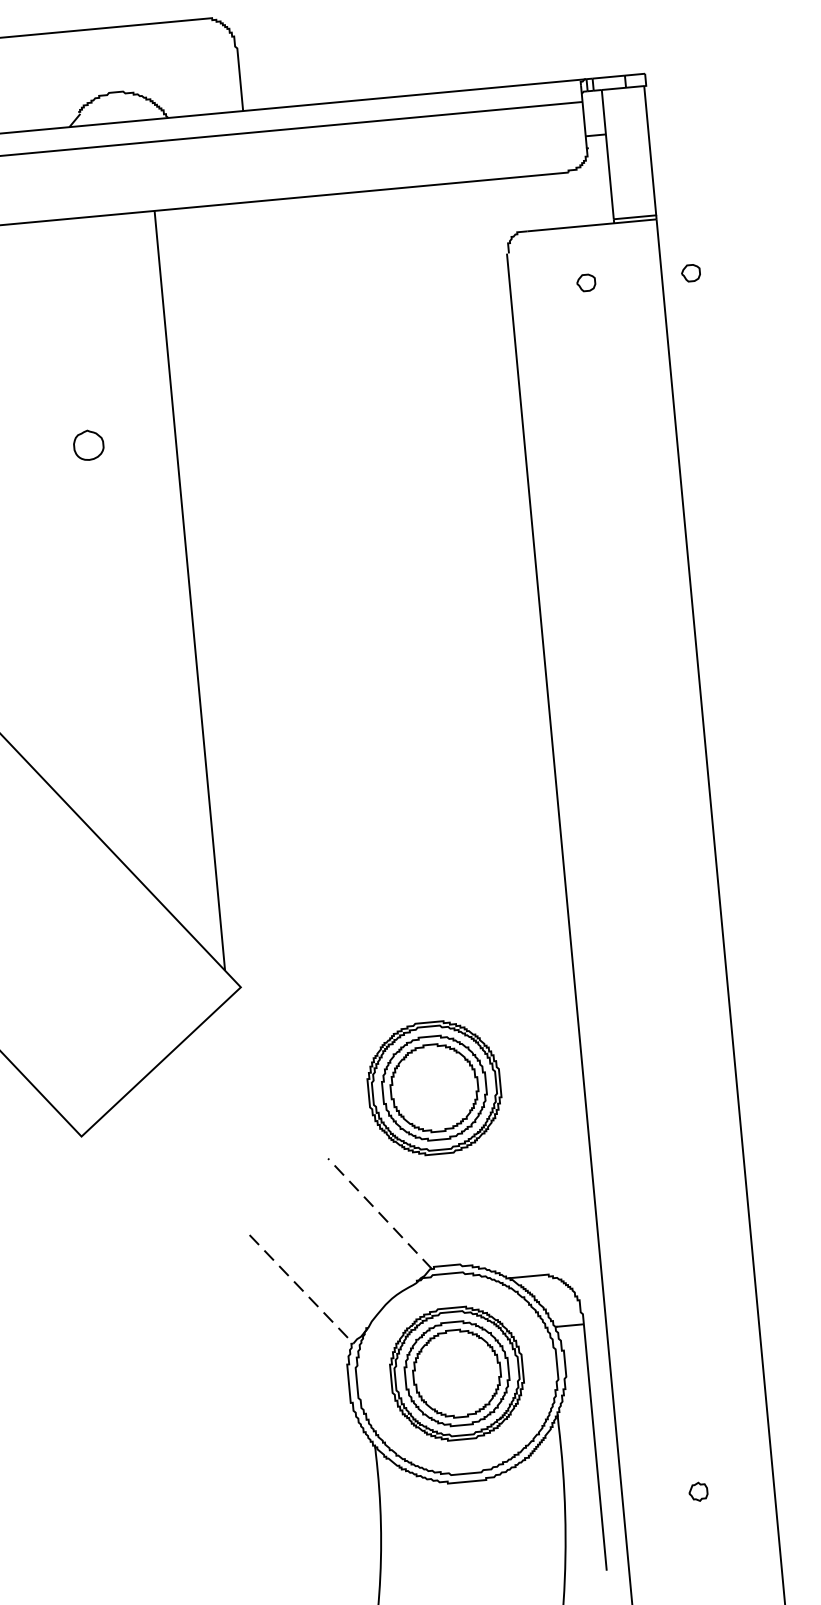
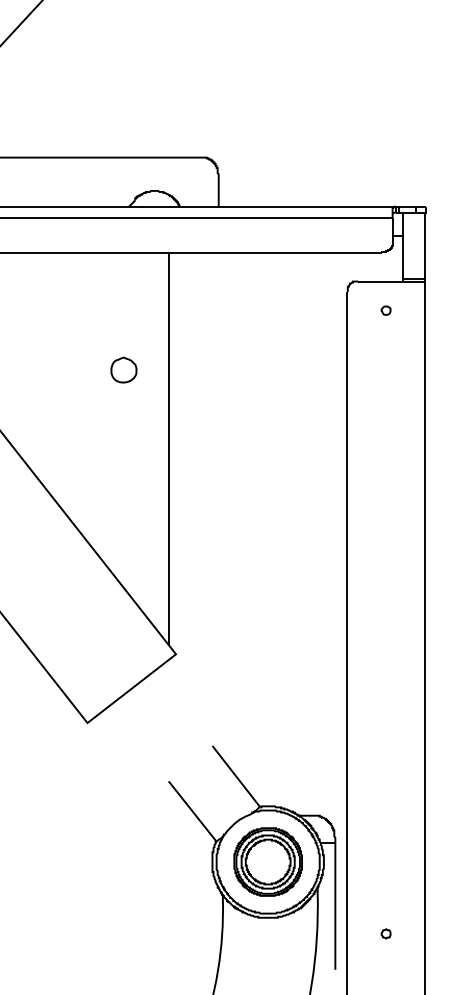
part: (690, 272) -> (439, 310), removed
part: (87, 444) -> (123, 369), size x1.67
part: (433, 1087) -> (269, 714), removed
line: (380, 1213) -> (236, 776), dashed -> solid
line: (301, 1289) -> (192, 811), dashed -> solid

